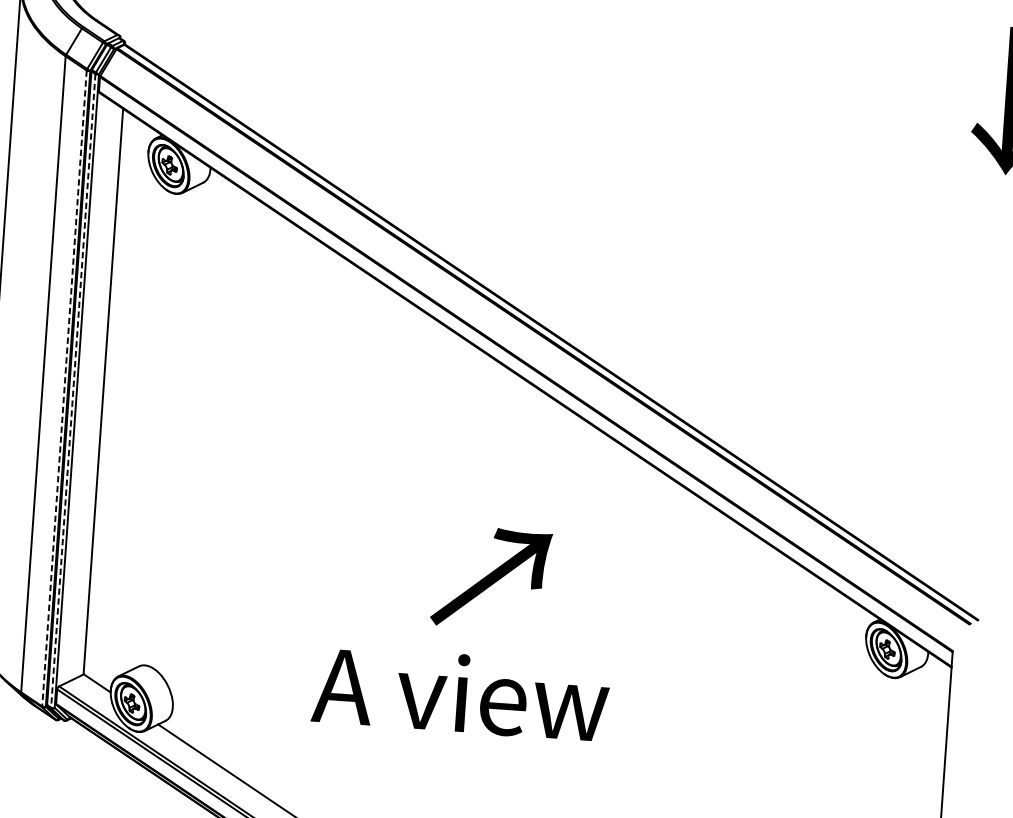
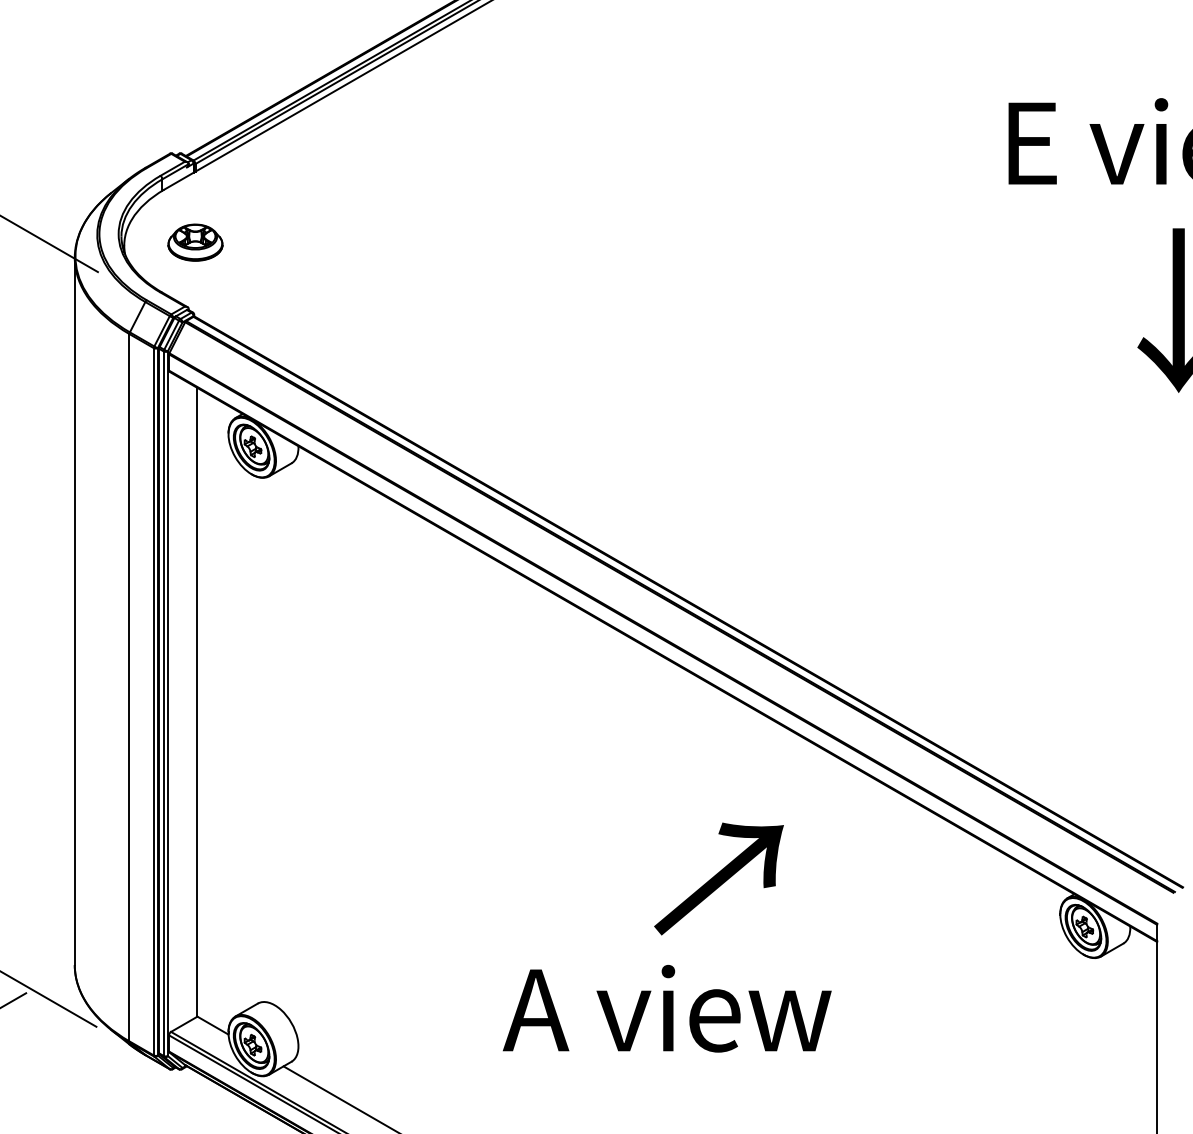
line: (64, 388) -> (153, 701), dashed -> solid
line: (72, 391) -> (163, 704), dashed -> solid
text: (490, 577) -> (718, 878), moved
text: (461, 693) -> (667, 1008), moved

